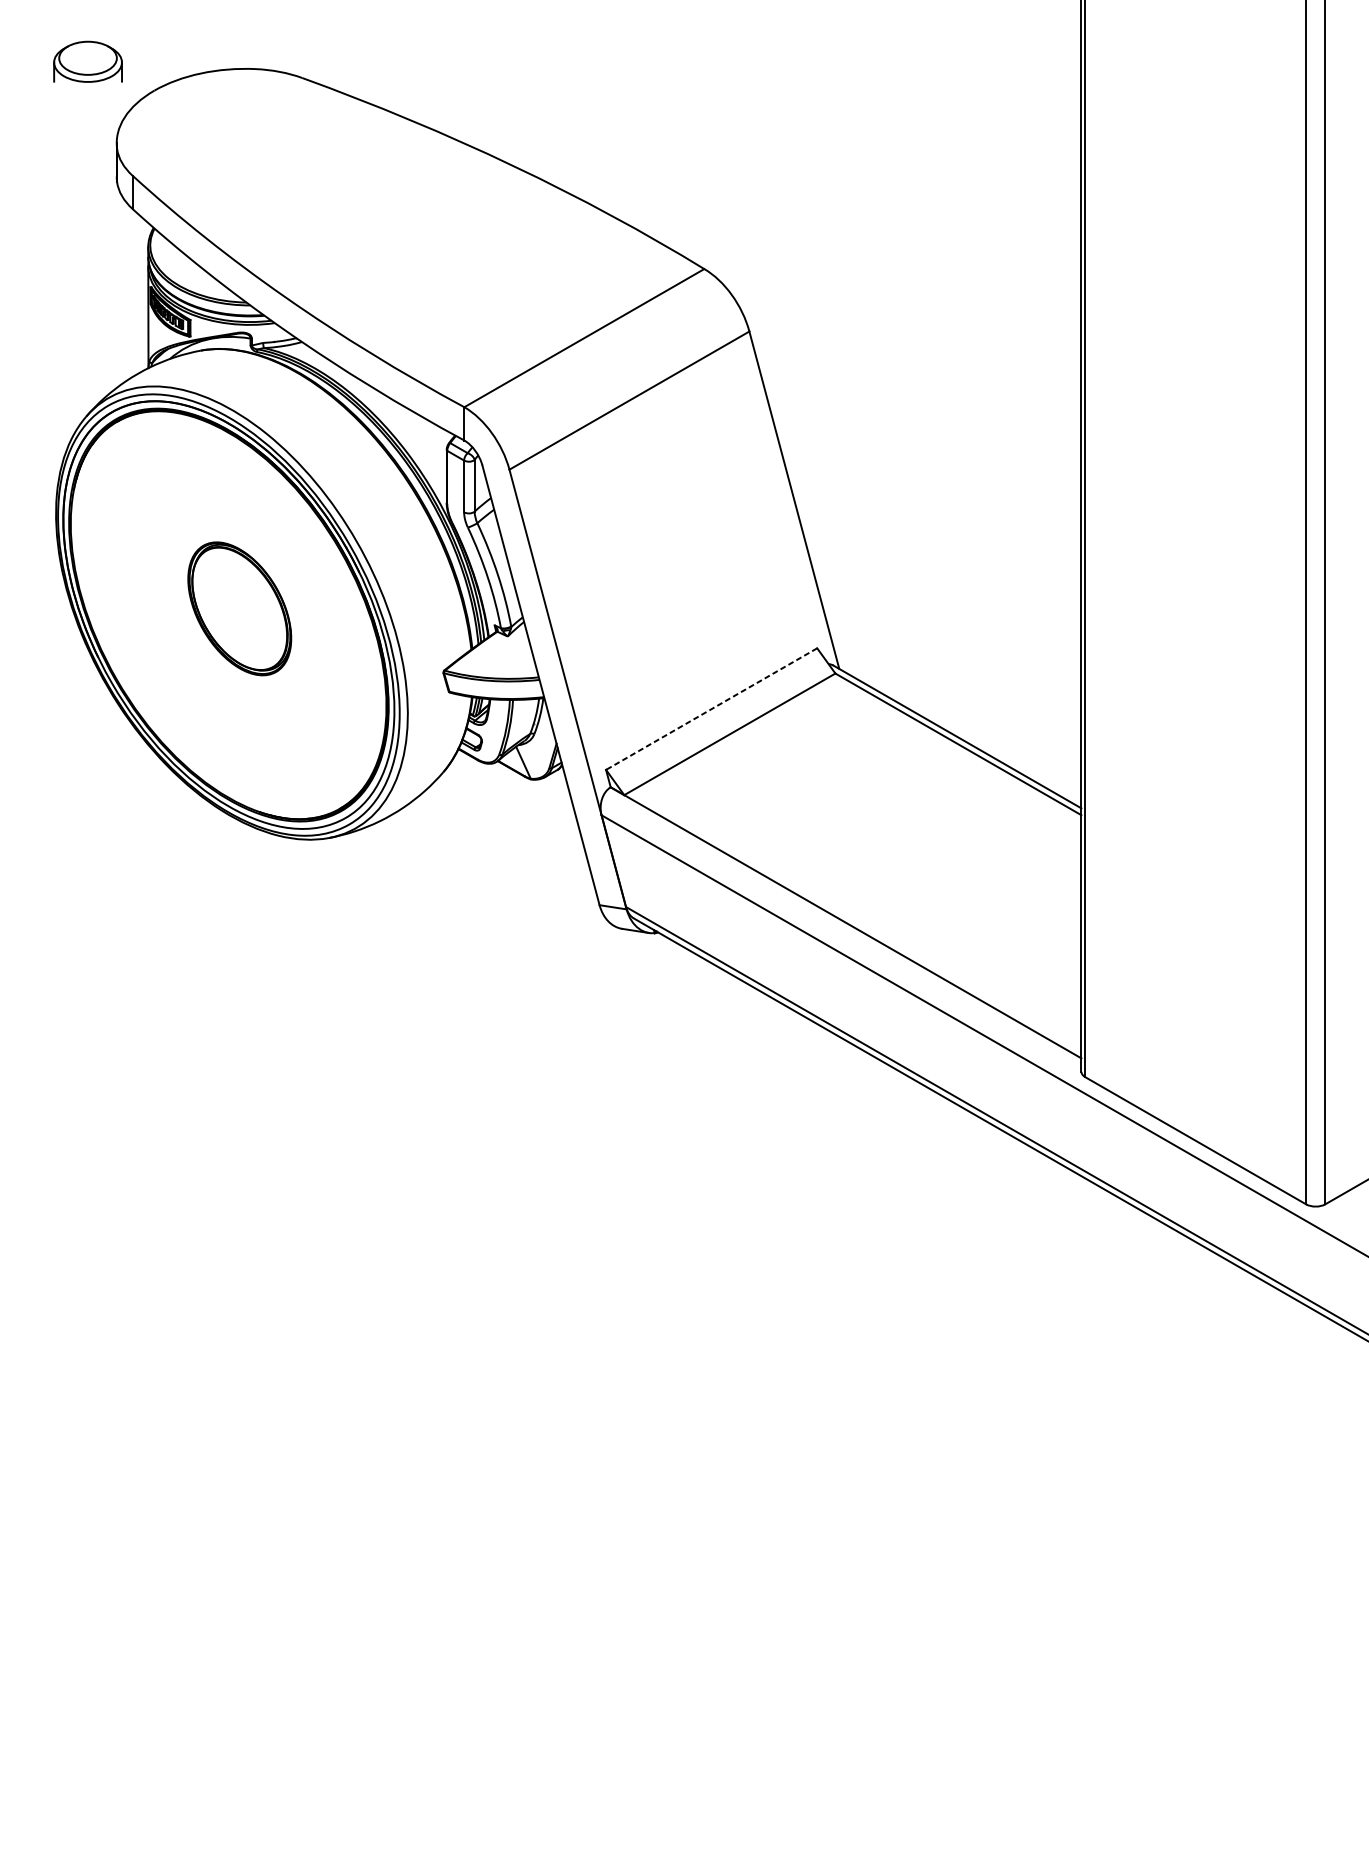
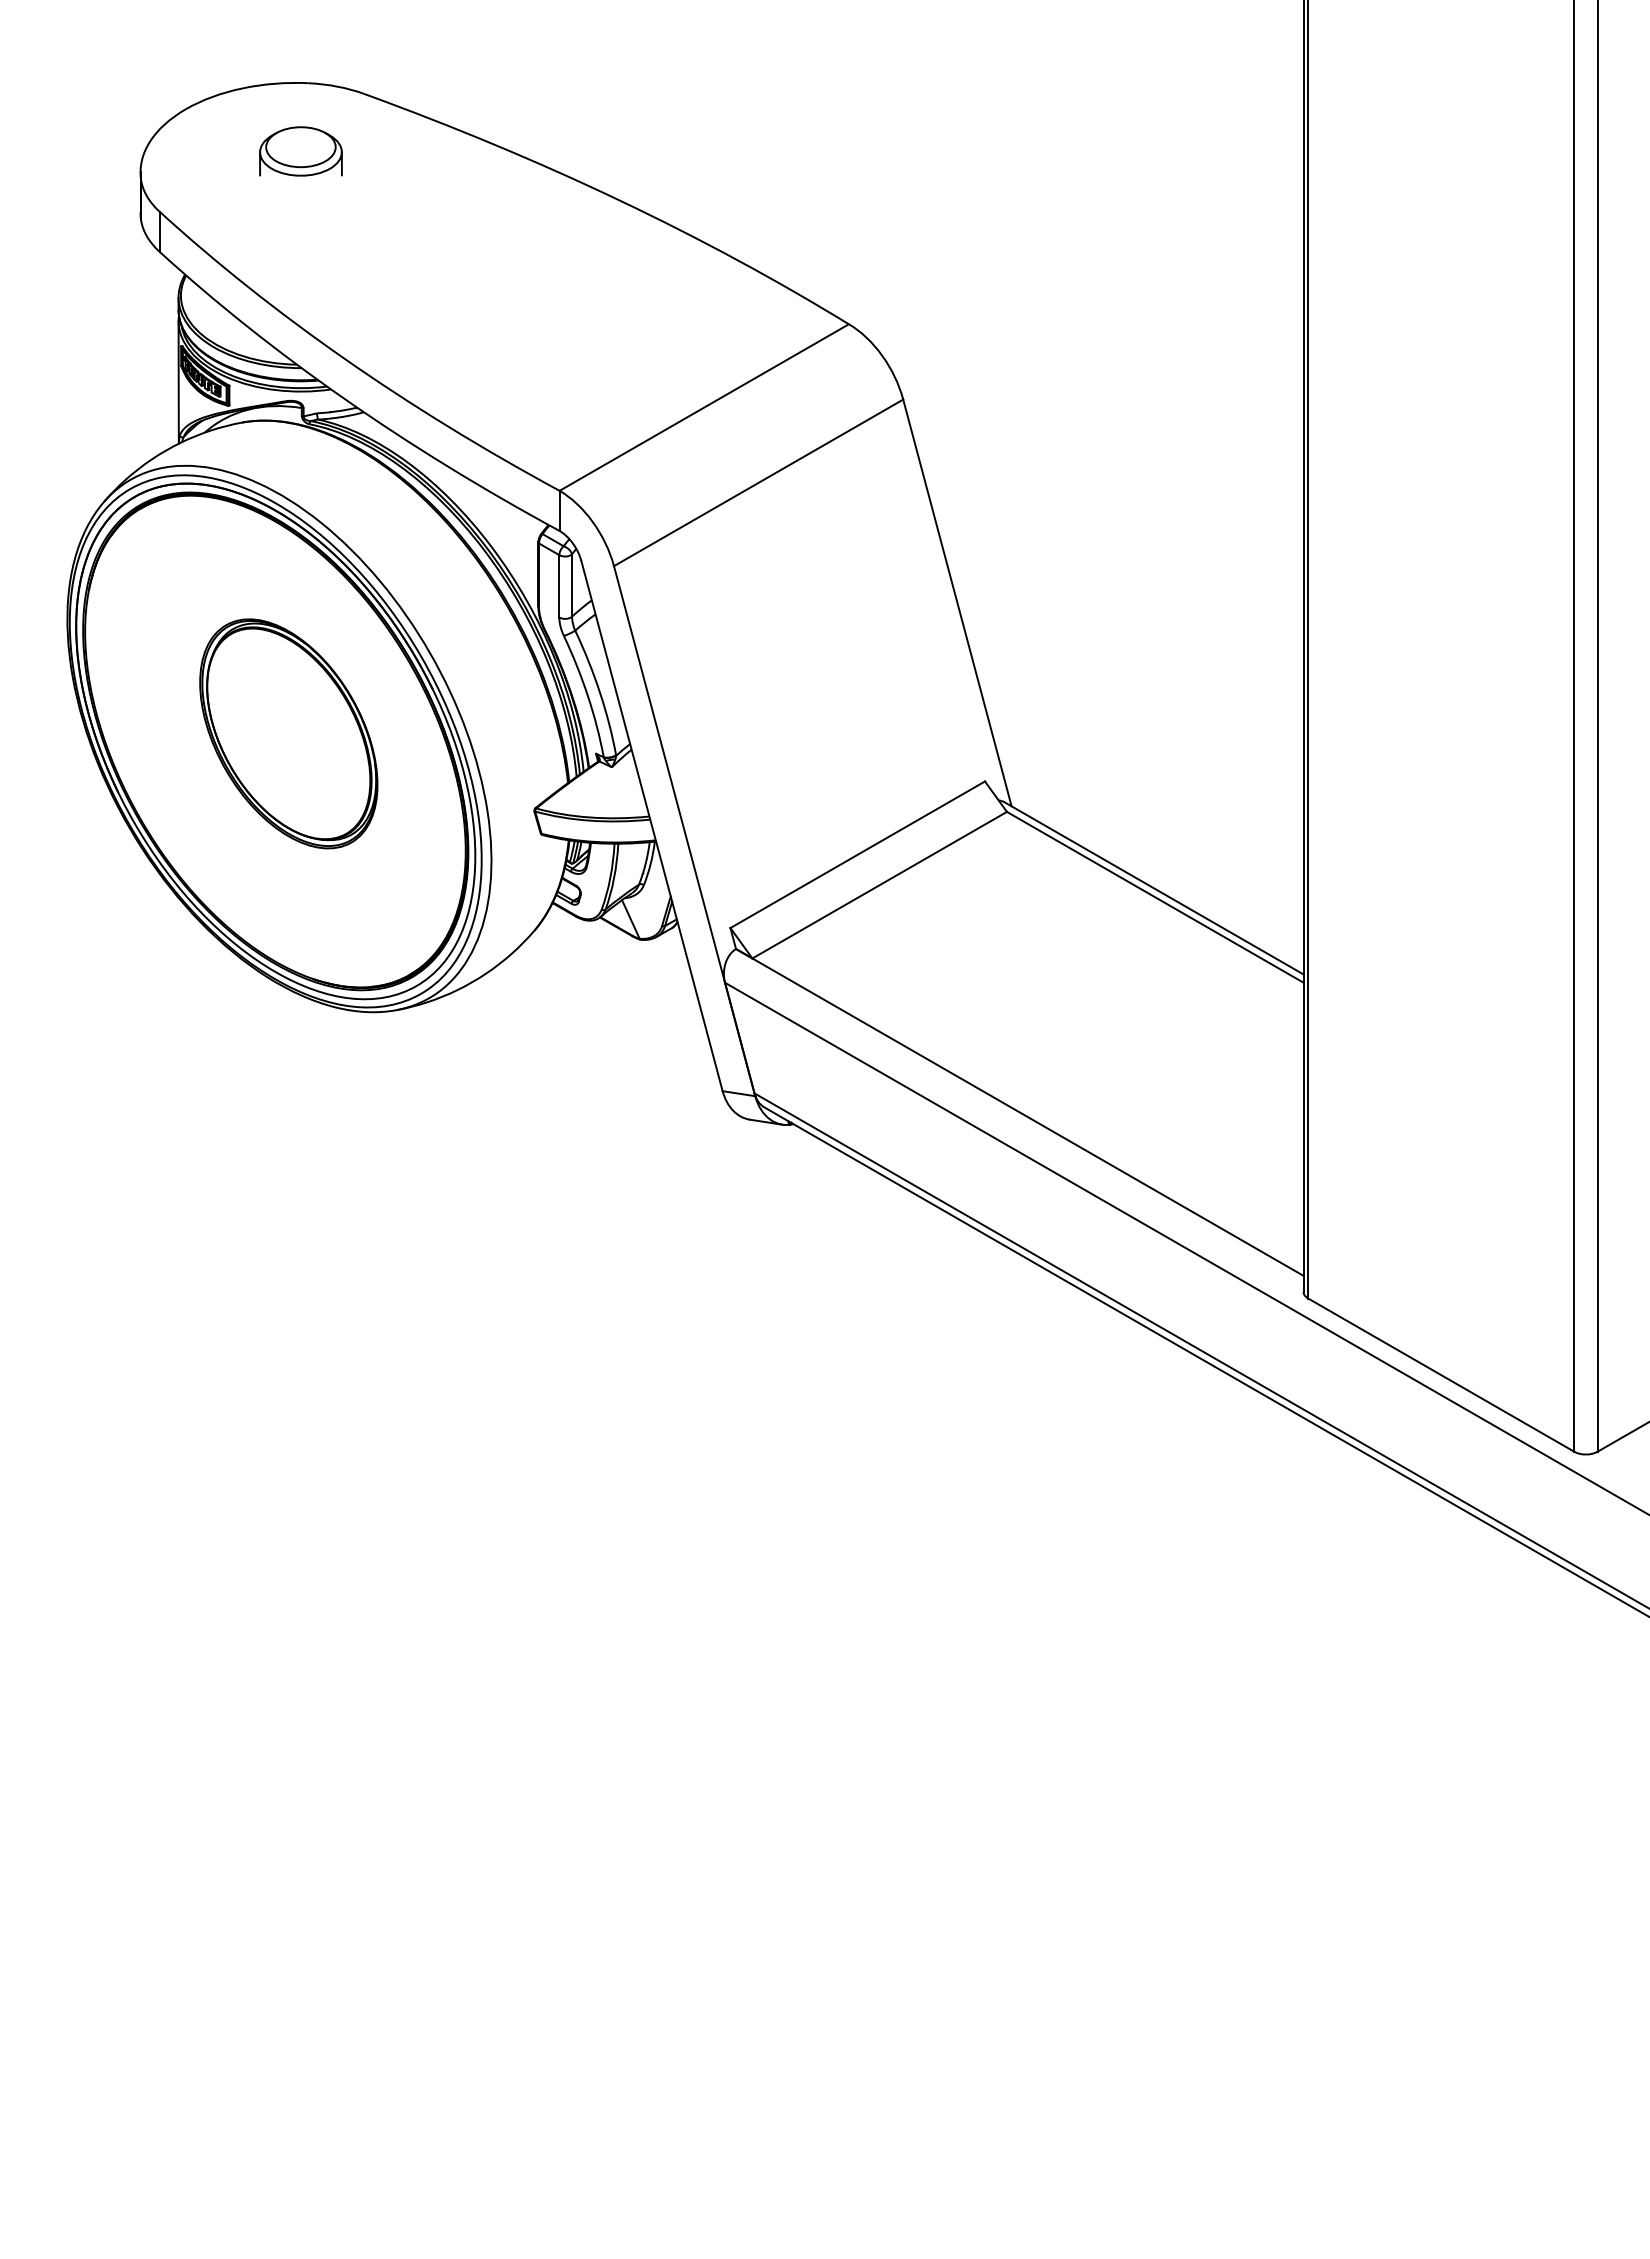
part: (87, 61) -> (300, 151), moved
part: (239, 608) -> (288, 733), size x1.43
line: (711, 708) -> (857, 854), dashed -> solid

